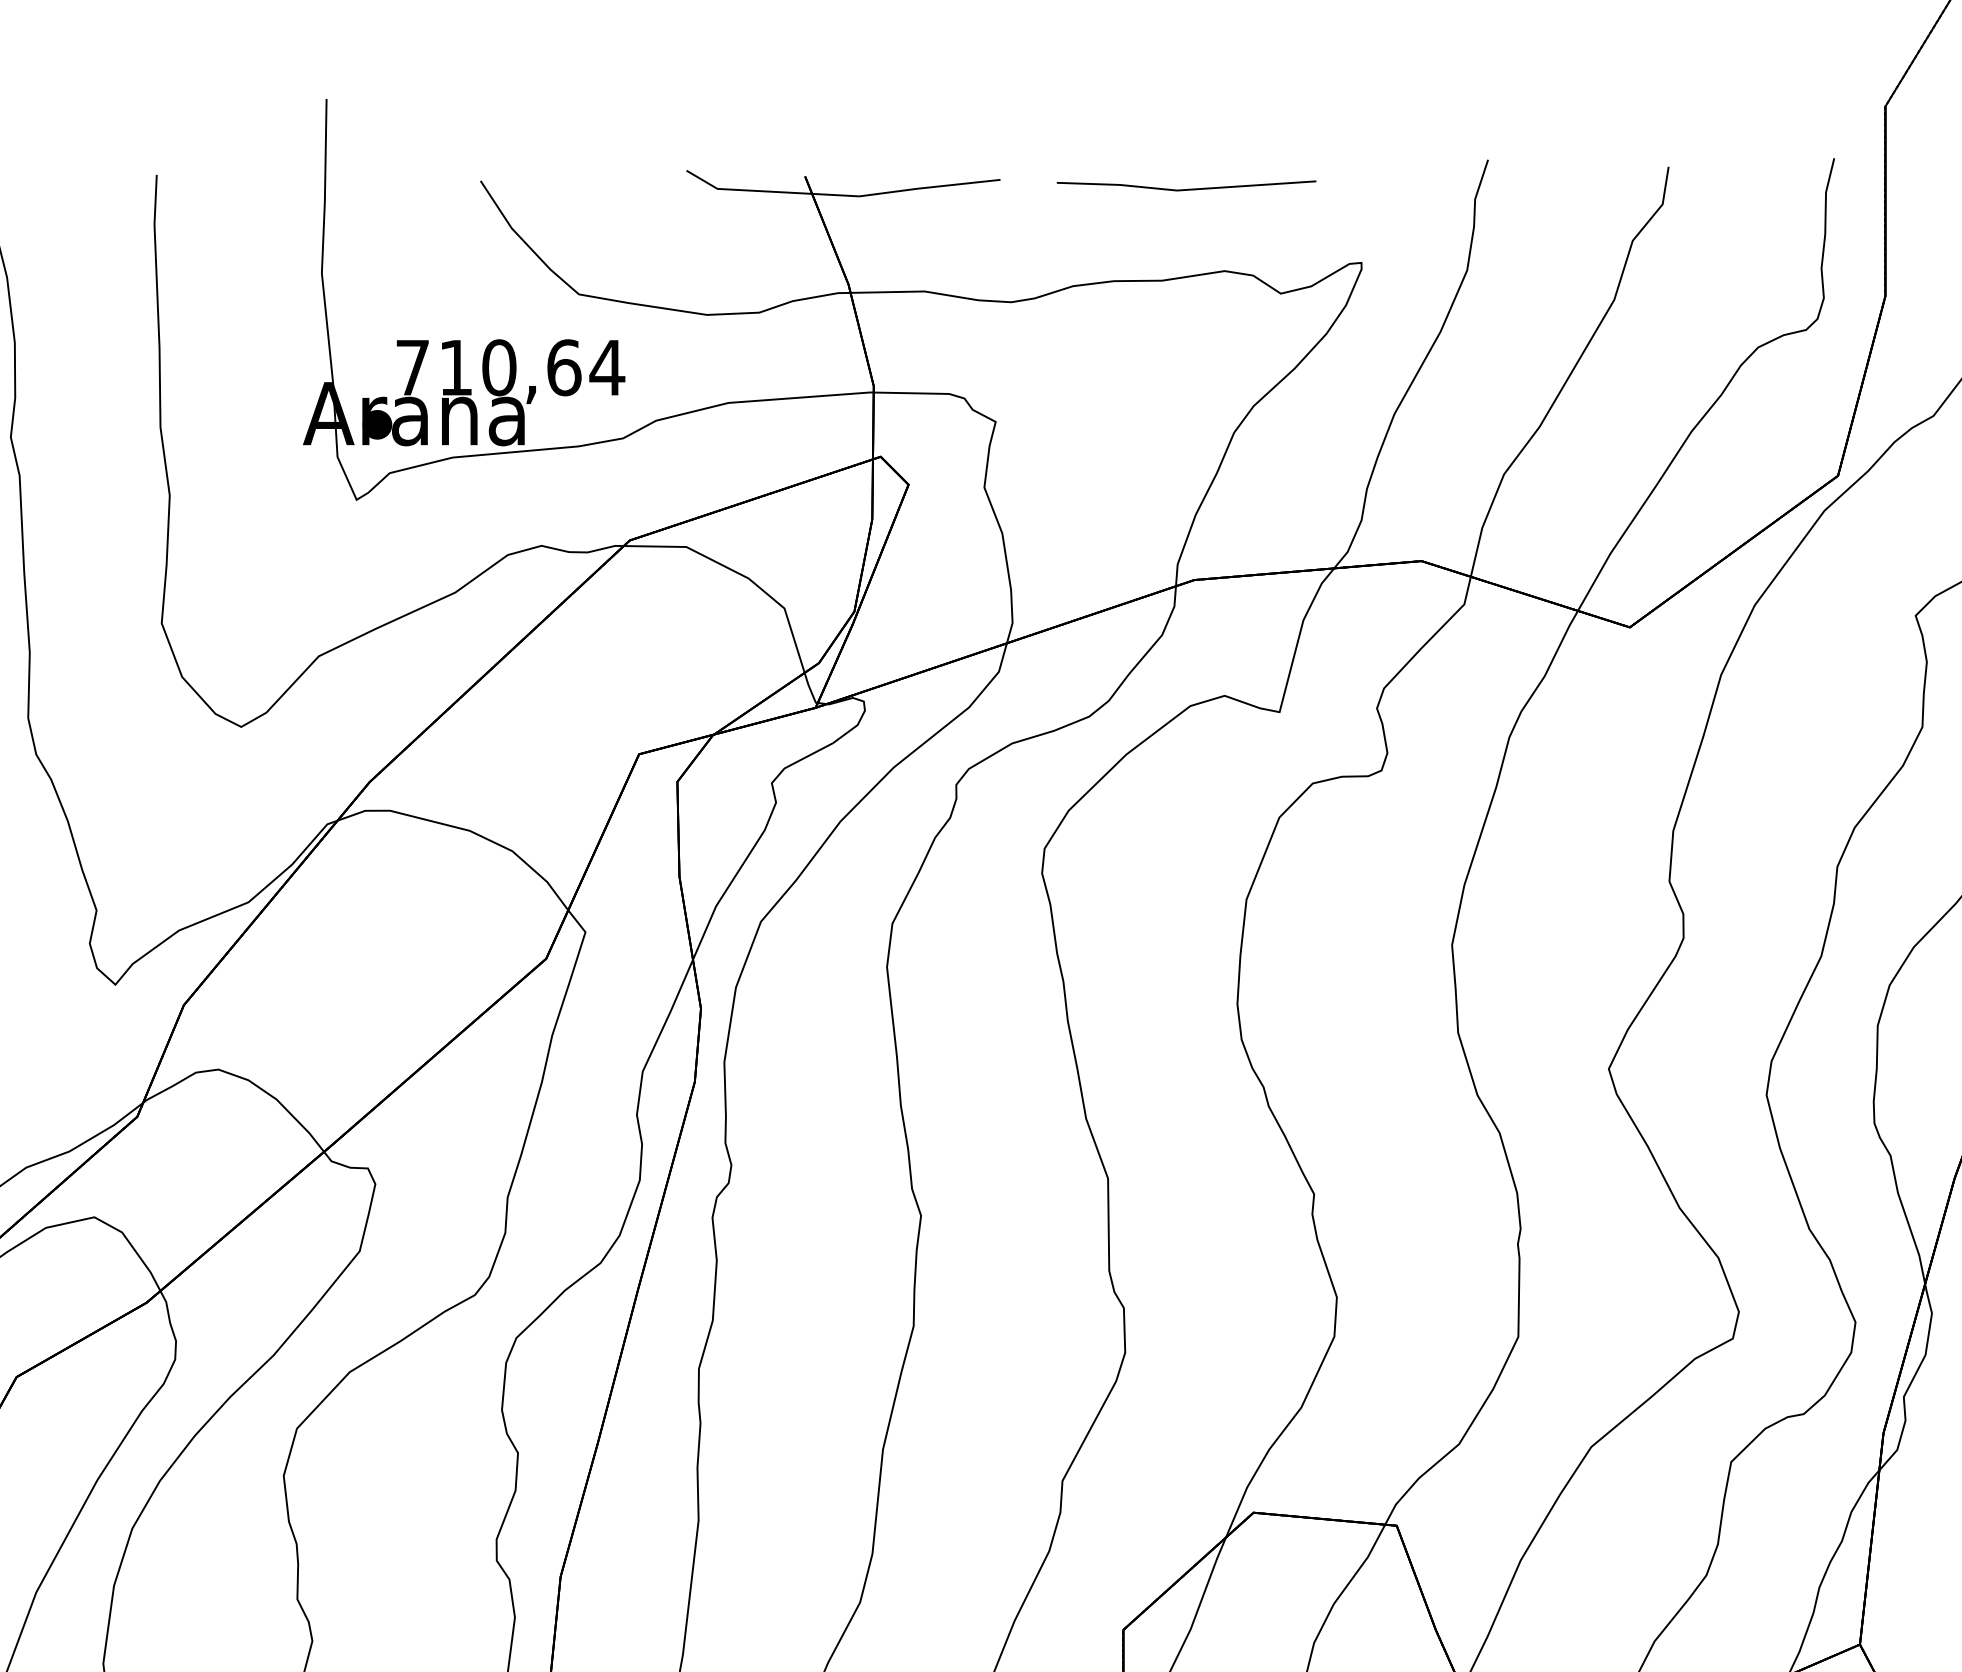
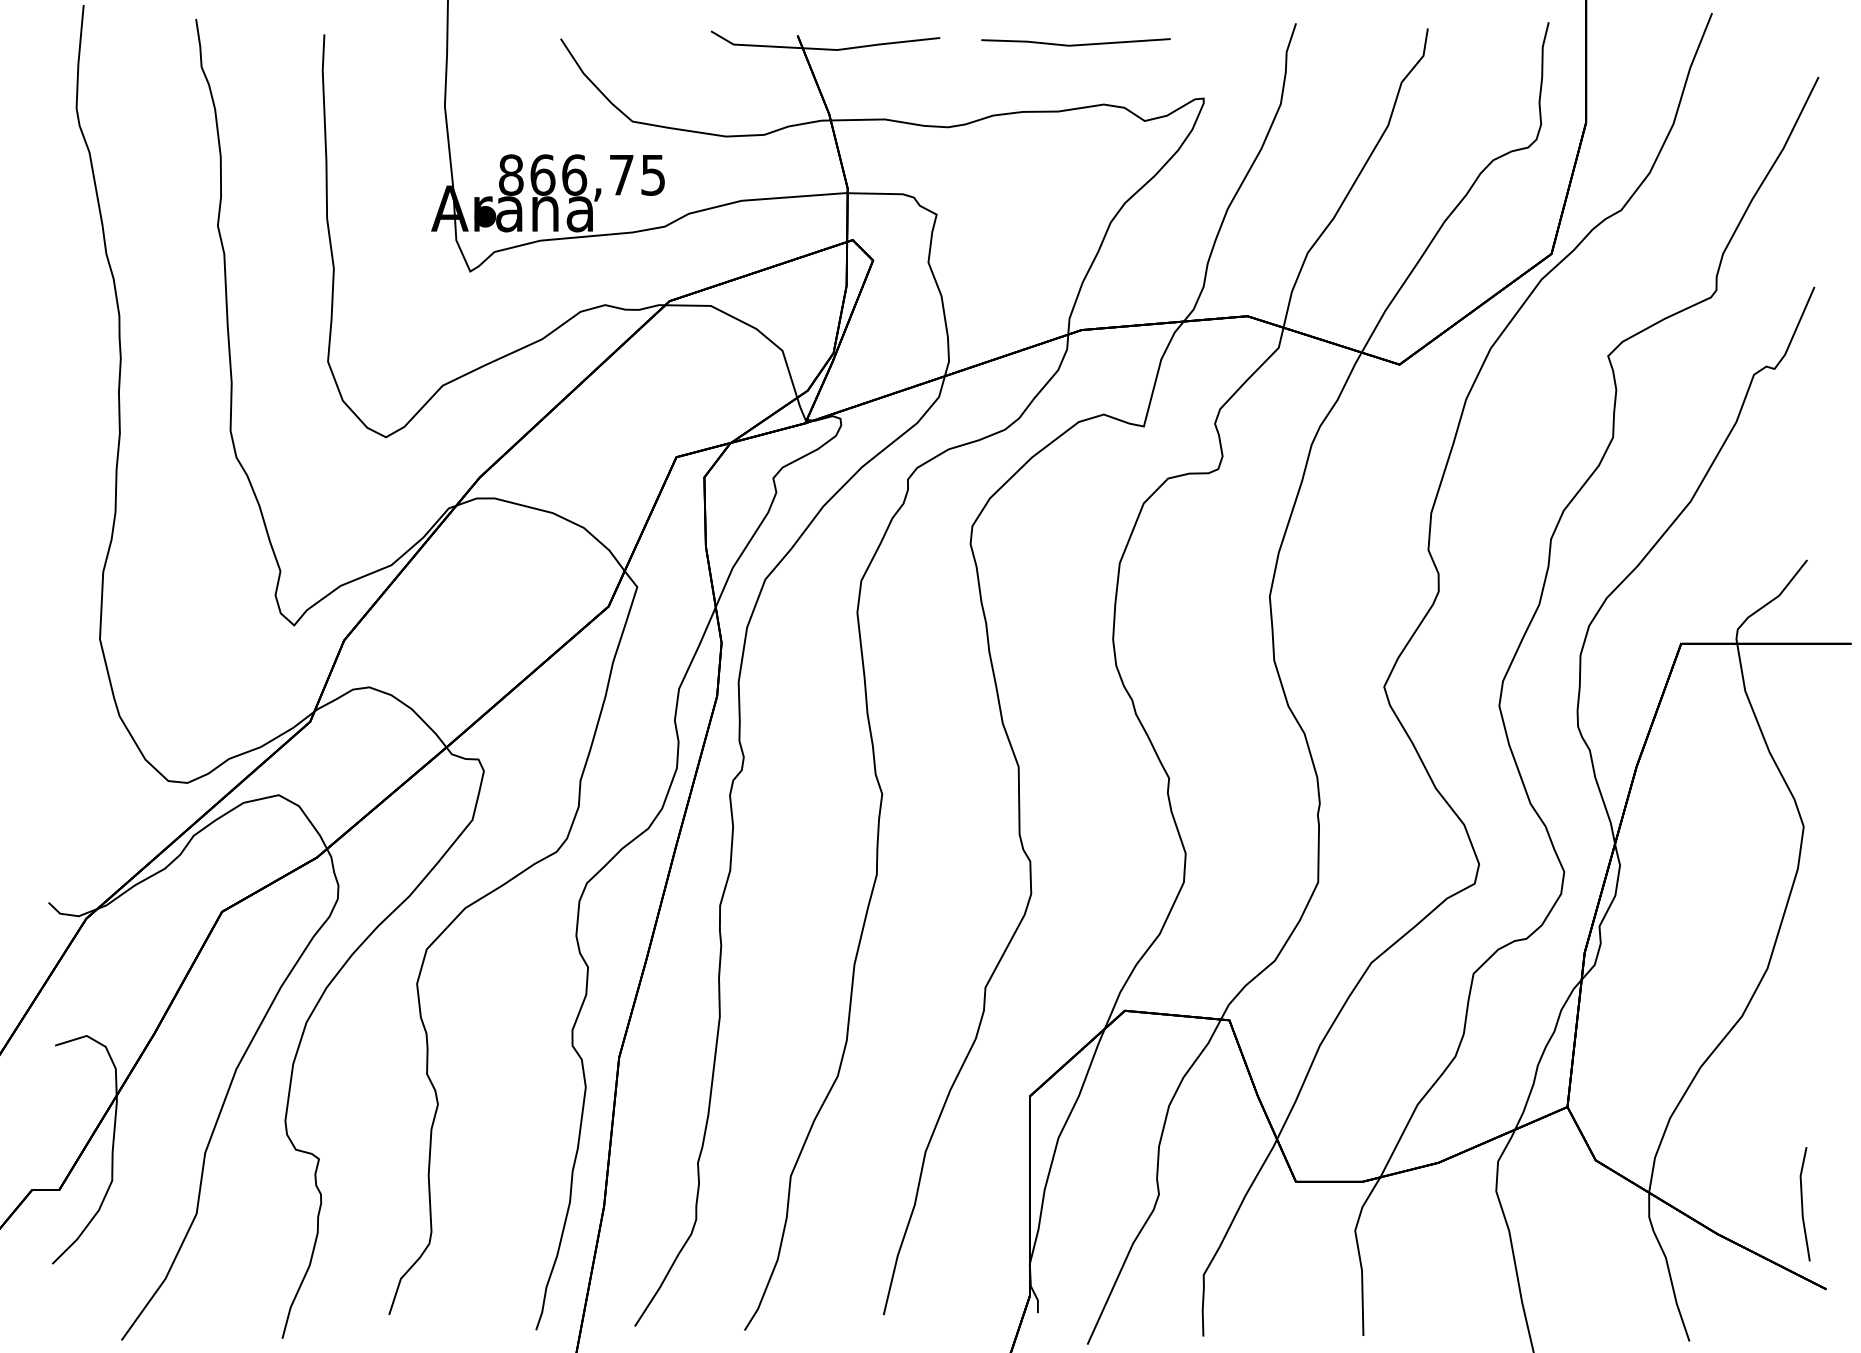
text: (510, 366) -> (582, 174), 710,64 -> 866,75

